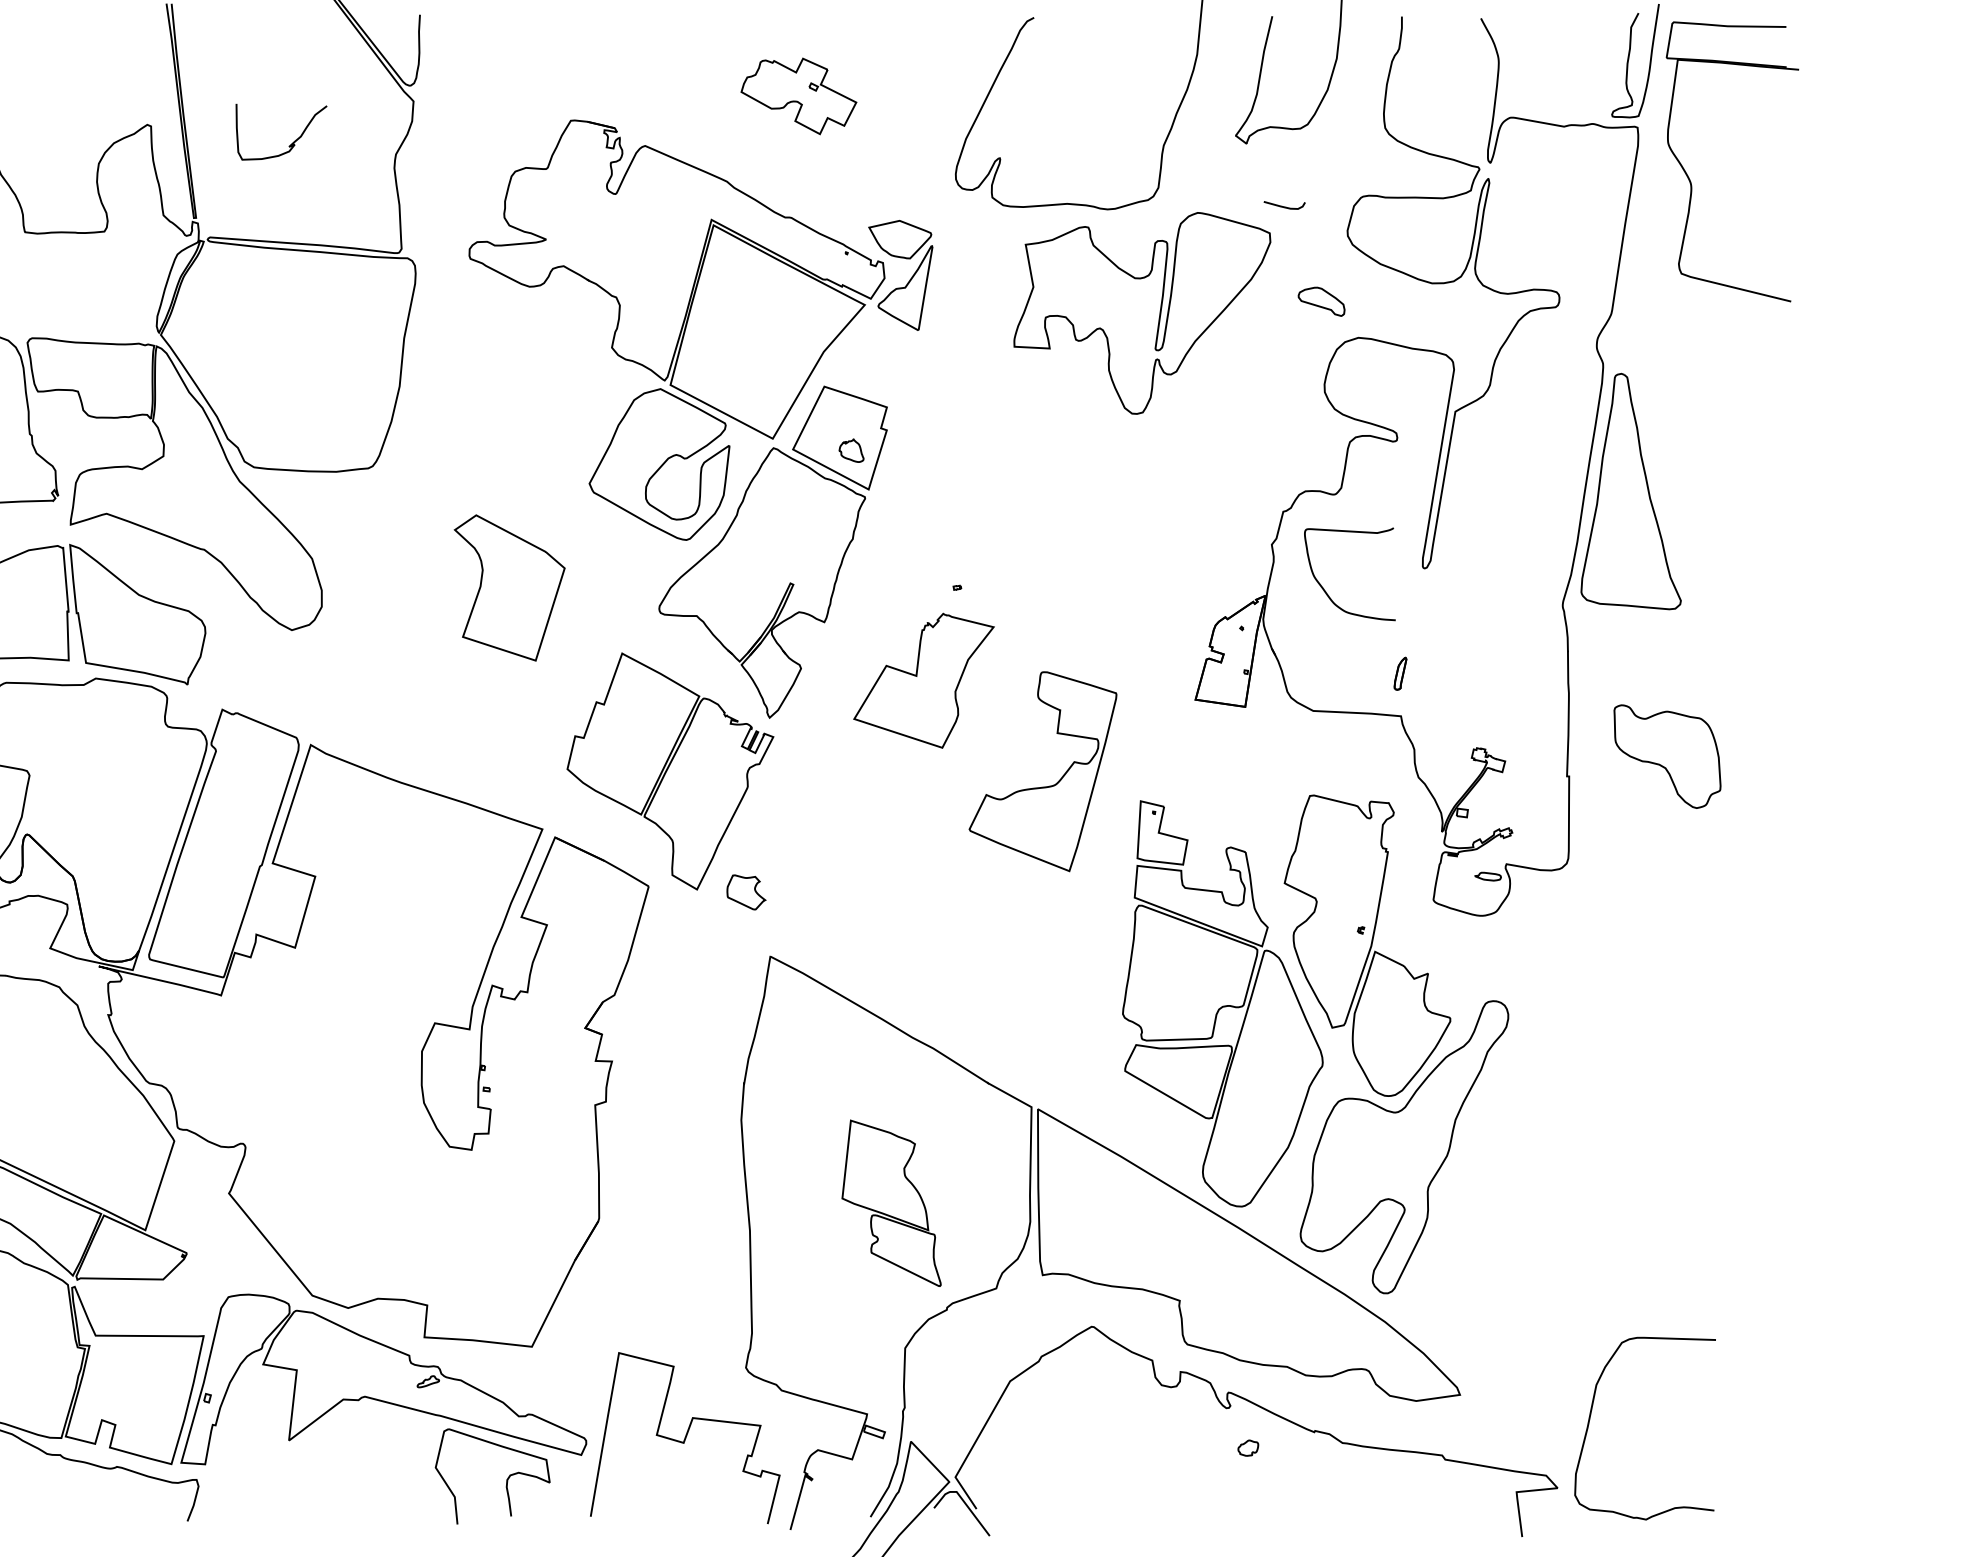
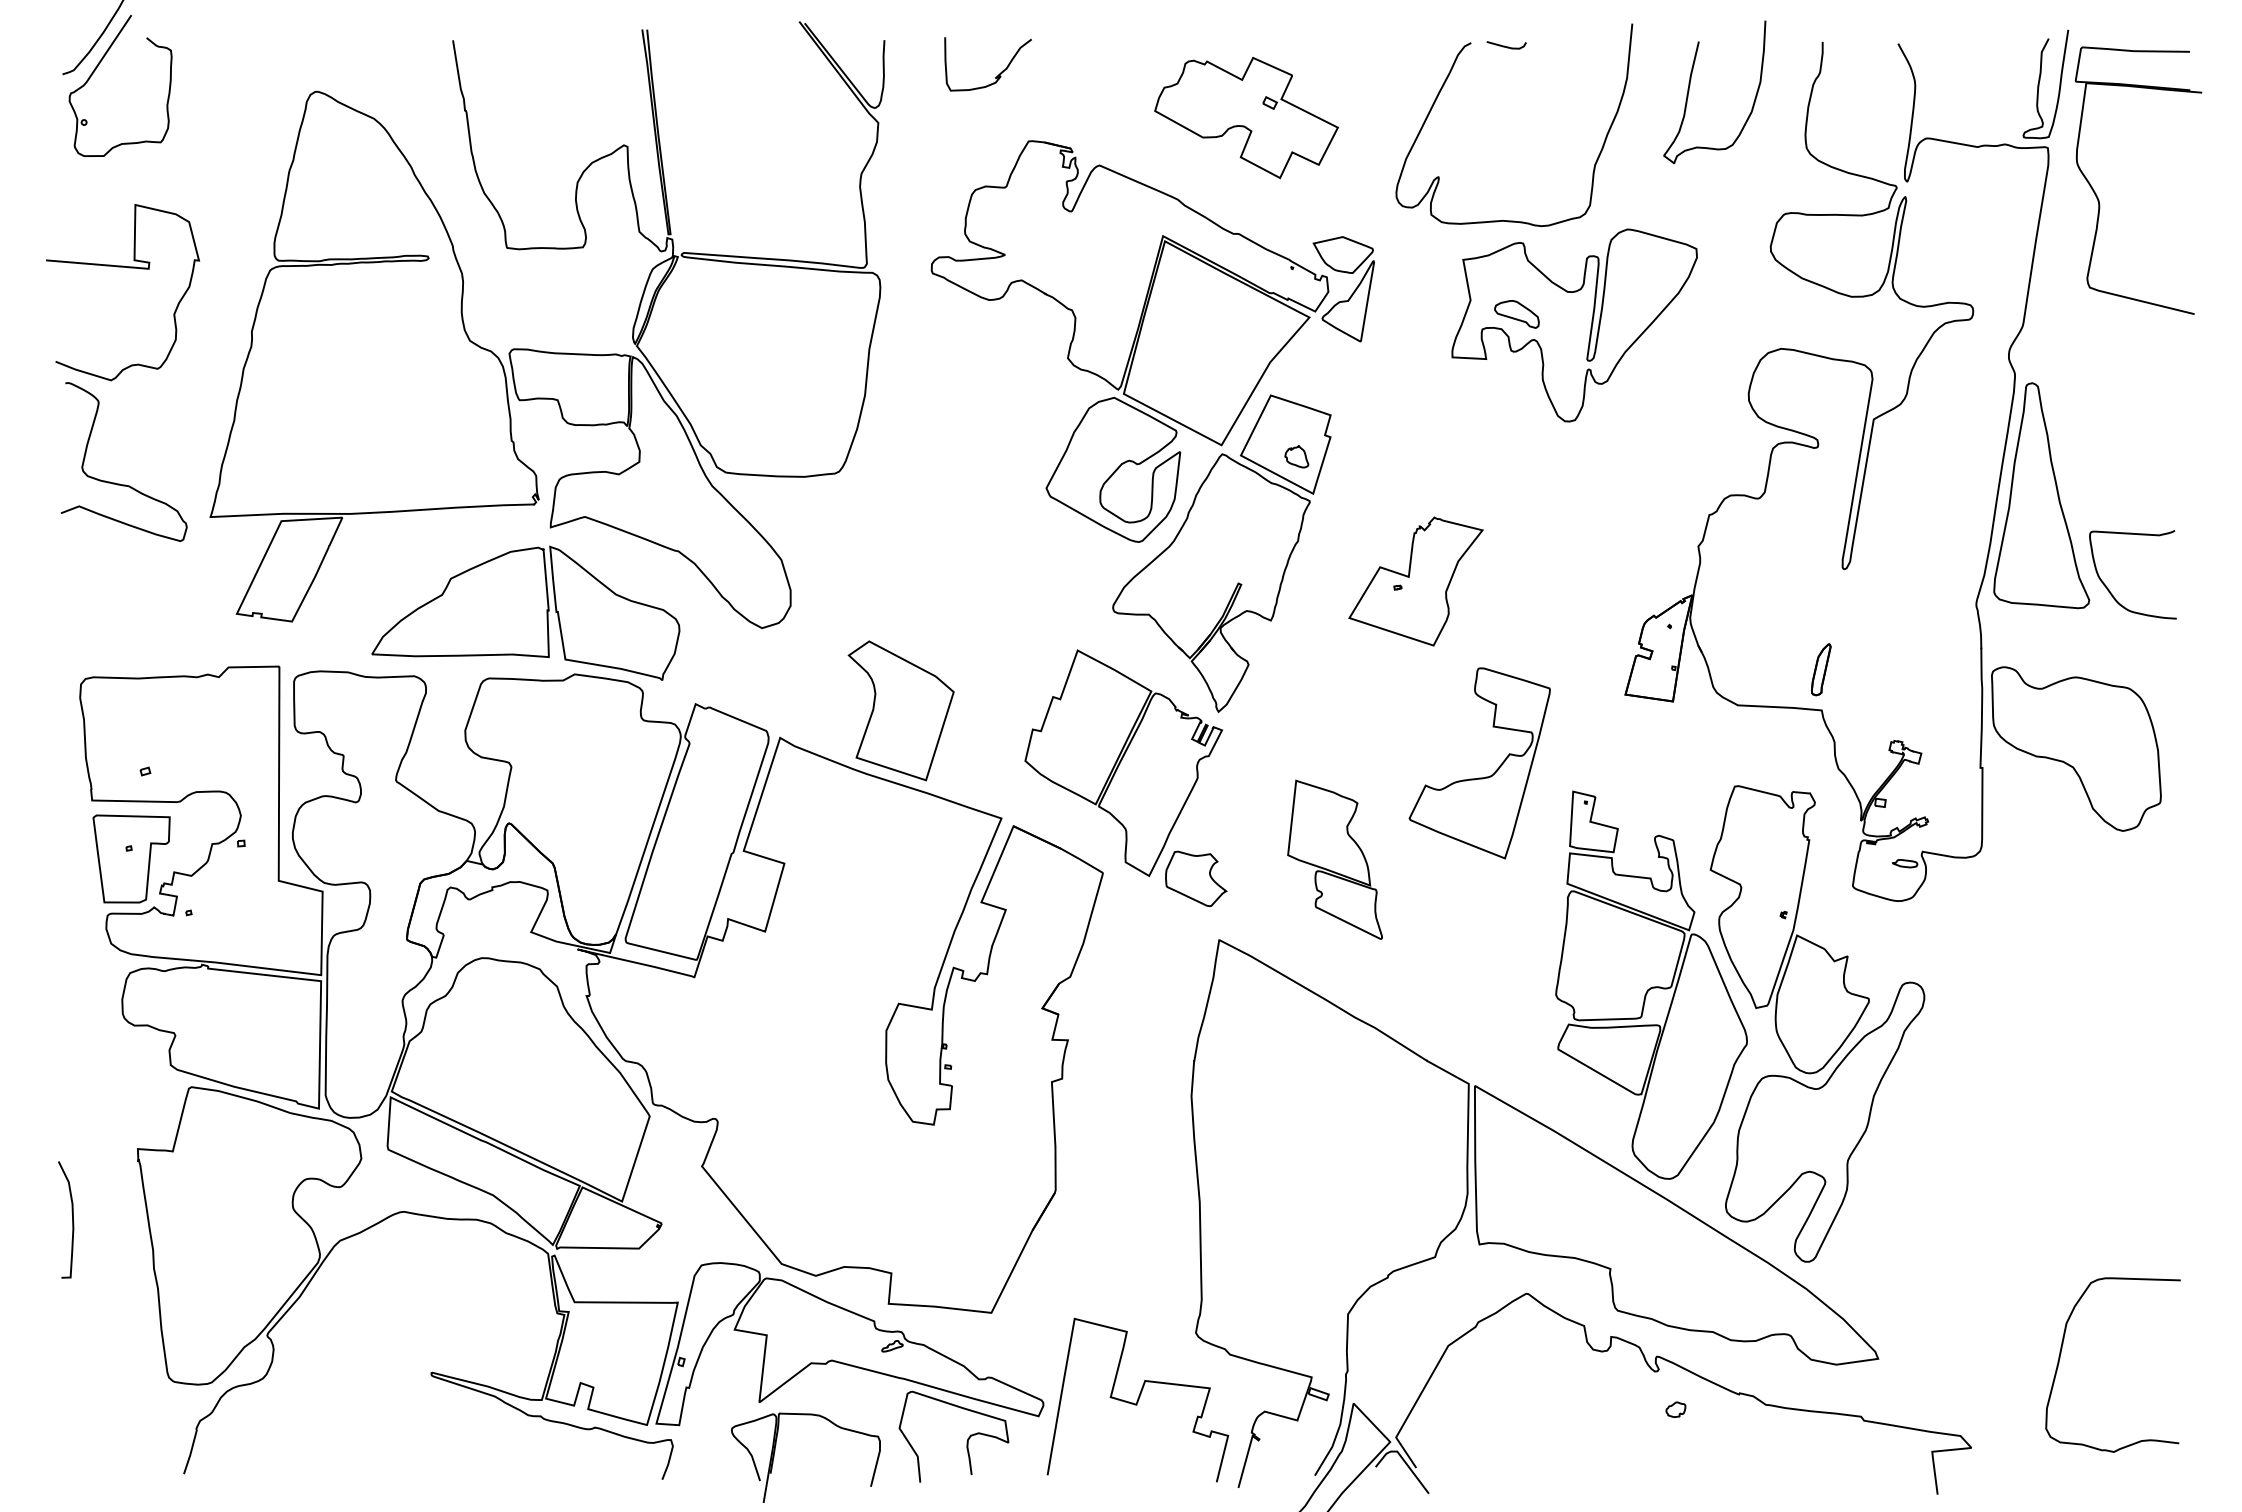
part: (798, 96) -> (1246, 118), size x1.67
curve: (292, 142) -> (998, 74), moved
curve: (1284, 206) -> (1506, 46), moved
part: (1321, 301) -> (1516, 314), moved
part: (508, 587) -> (900, 710), moved
curve: (1325, 589) -> (2109, 589), moved
part: (1400, 673) -> (1821, 669), size x1.67
part: (923, 680) -> (1415, 581), moved
part: (1667, 756) -> (2076, 748), size x1.67
part: (746, 892) -> (1196, 878), size x1.67
part: (890, 1203) -> (1334, 859), moved
curve: (1591, 1416) -> (2061, 1353), moved
part: (305, 1491) -> (775, 1451), added

